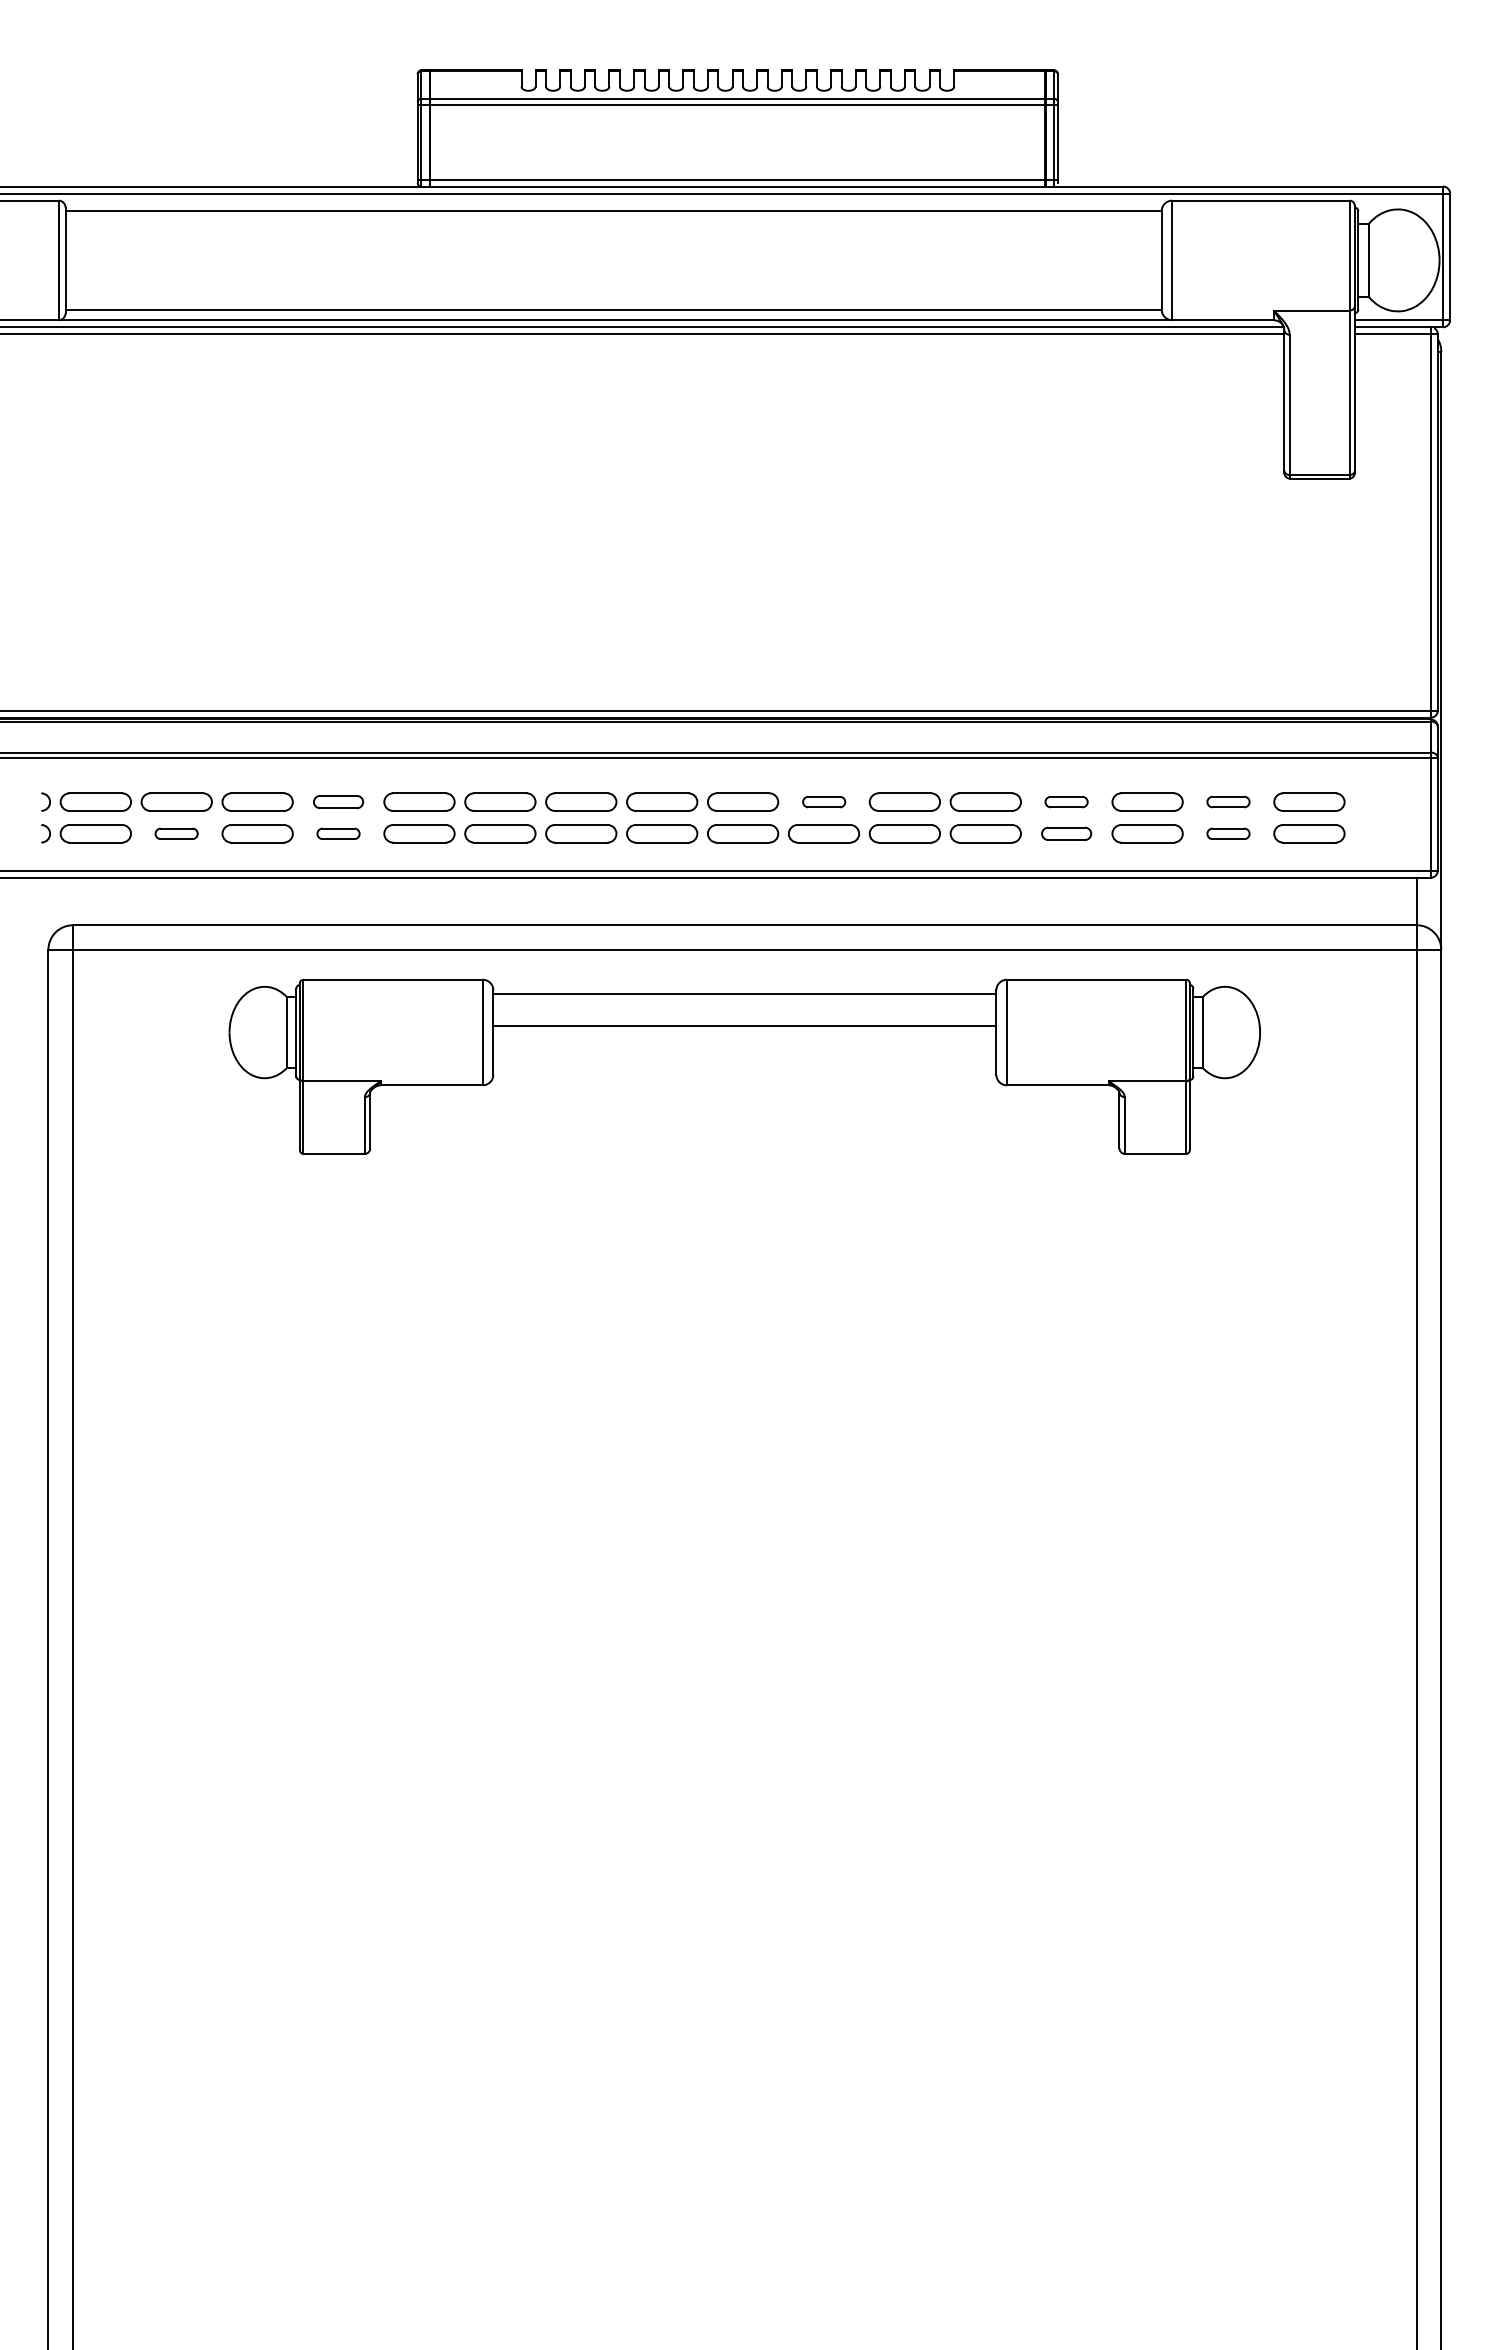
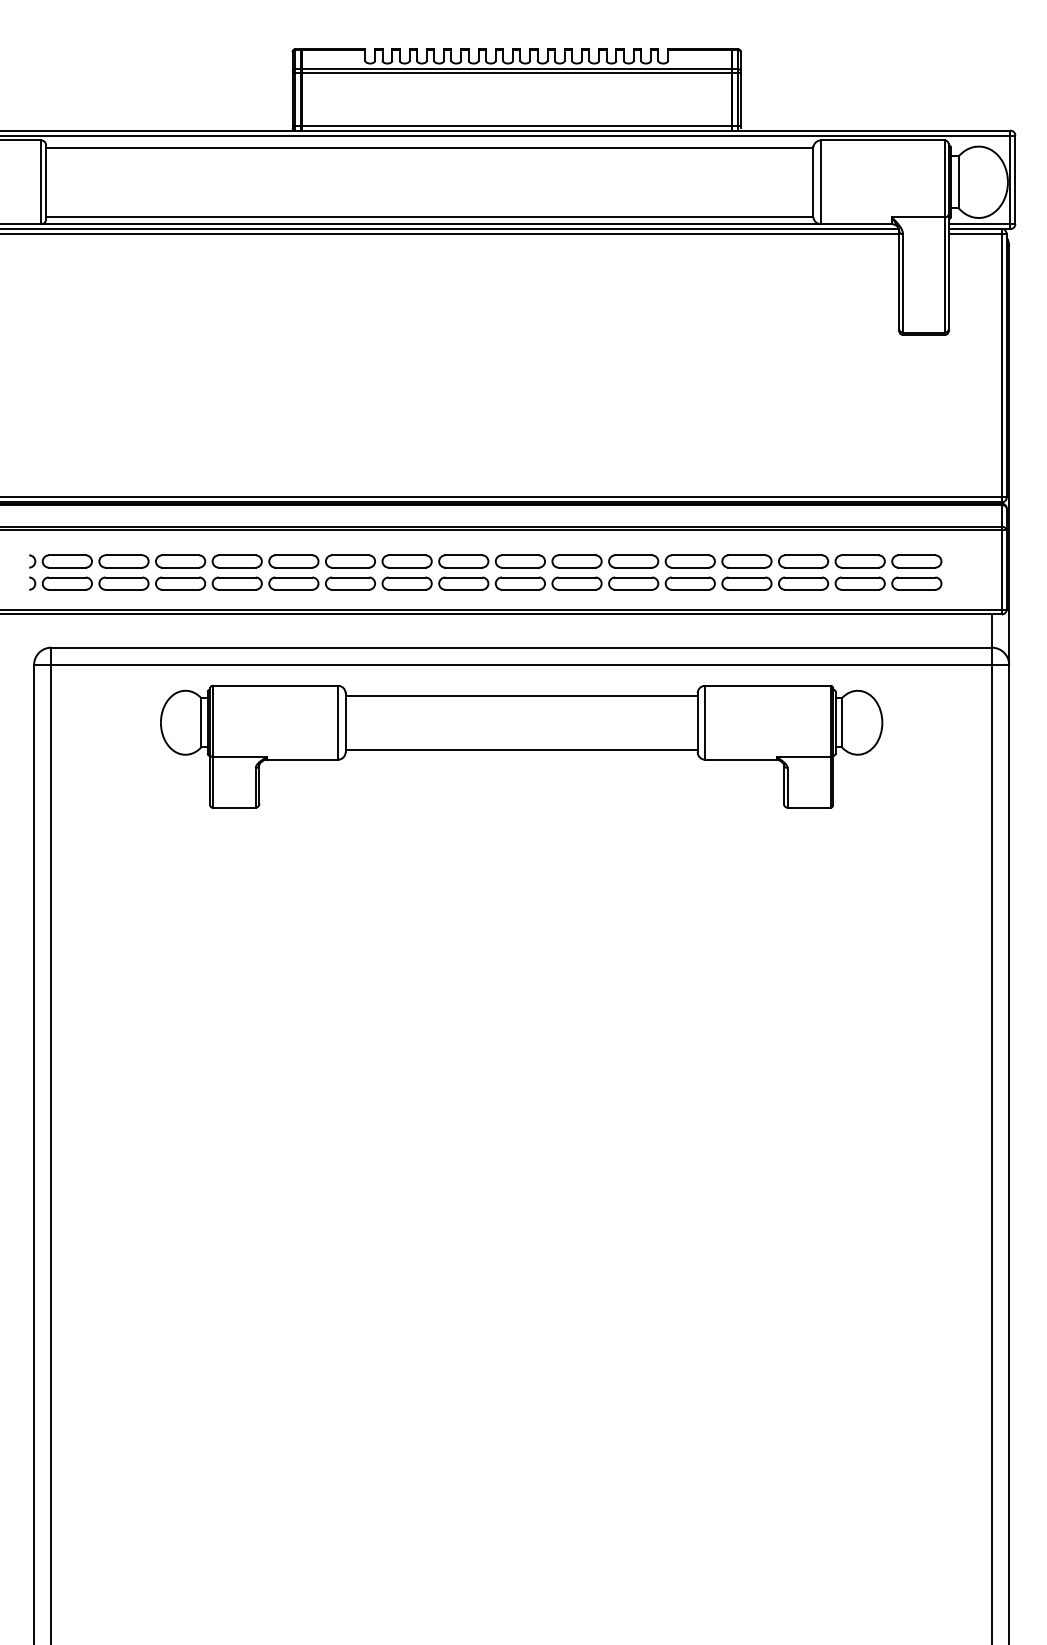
part: (338, 801) -> (237, 561), size x1.43
part: (824, 801) -> (577, 561), size x1.67
part: (1066, 801) -> (746, 561), size x1.67
part: (1228, 801) -> (860, 561), size x1.67
part: (176, 833) -> (123, 583), size x1.67
part: (338, 833) -> (237, 583), size x1.67
part: (1066, 833) -> (746, 583), size x1.43
part: (1228, 833) -> (860, 583), size x1.67
line: (744, 1026) -> (521, 750), moved

